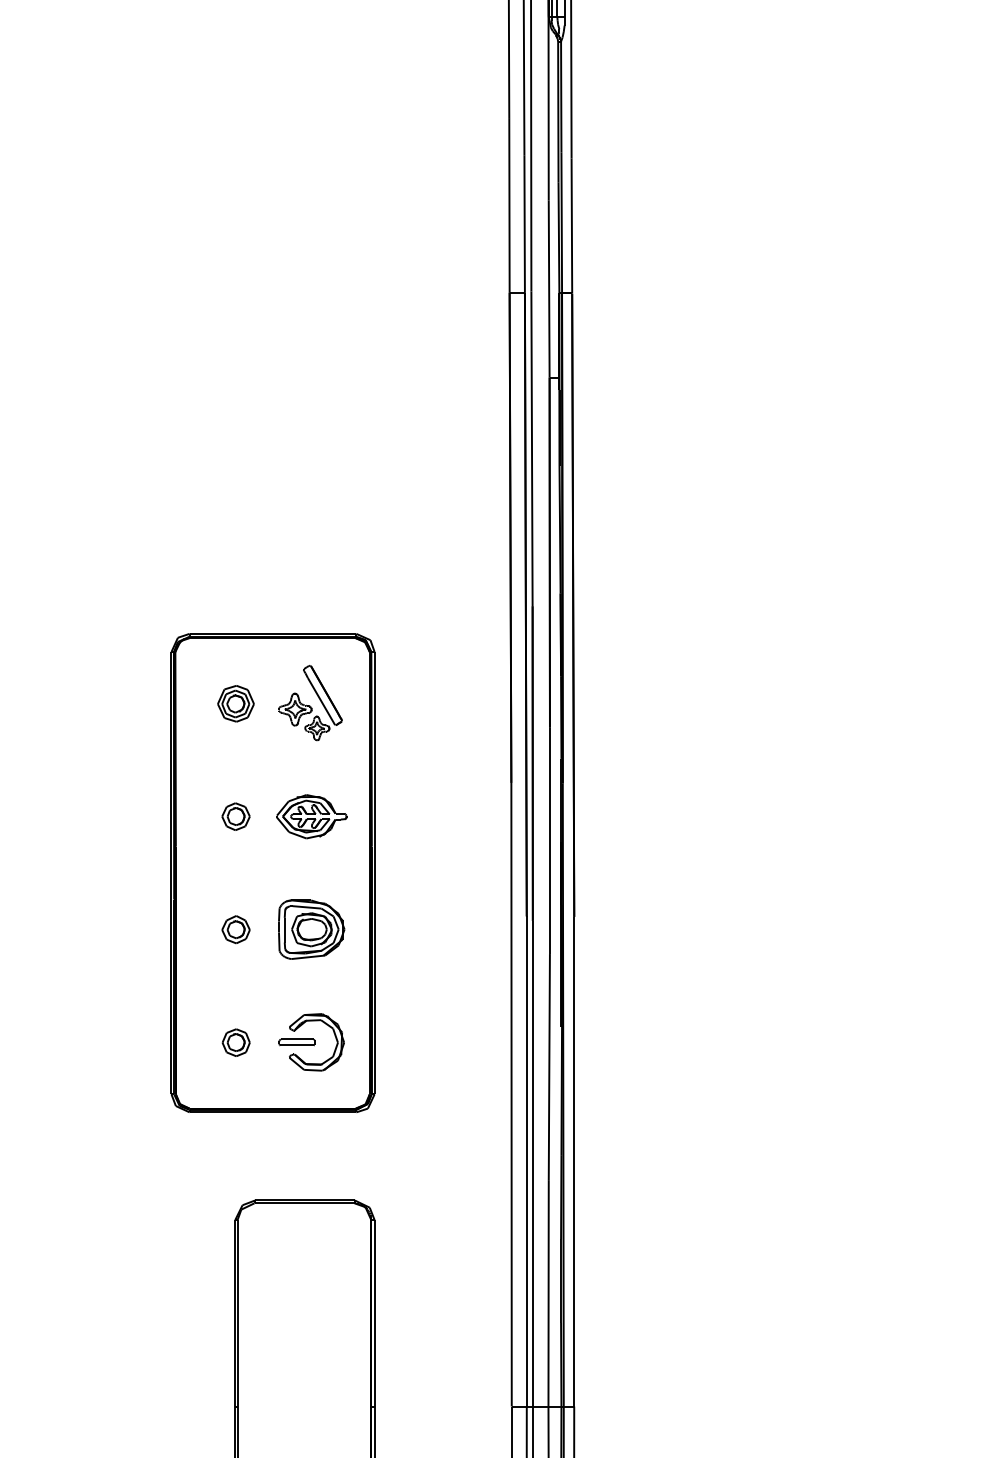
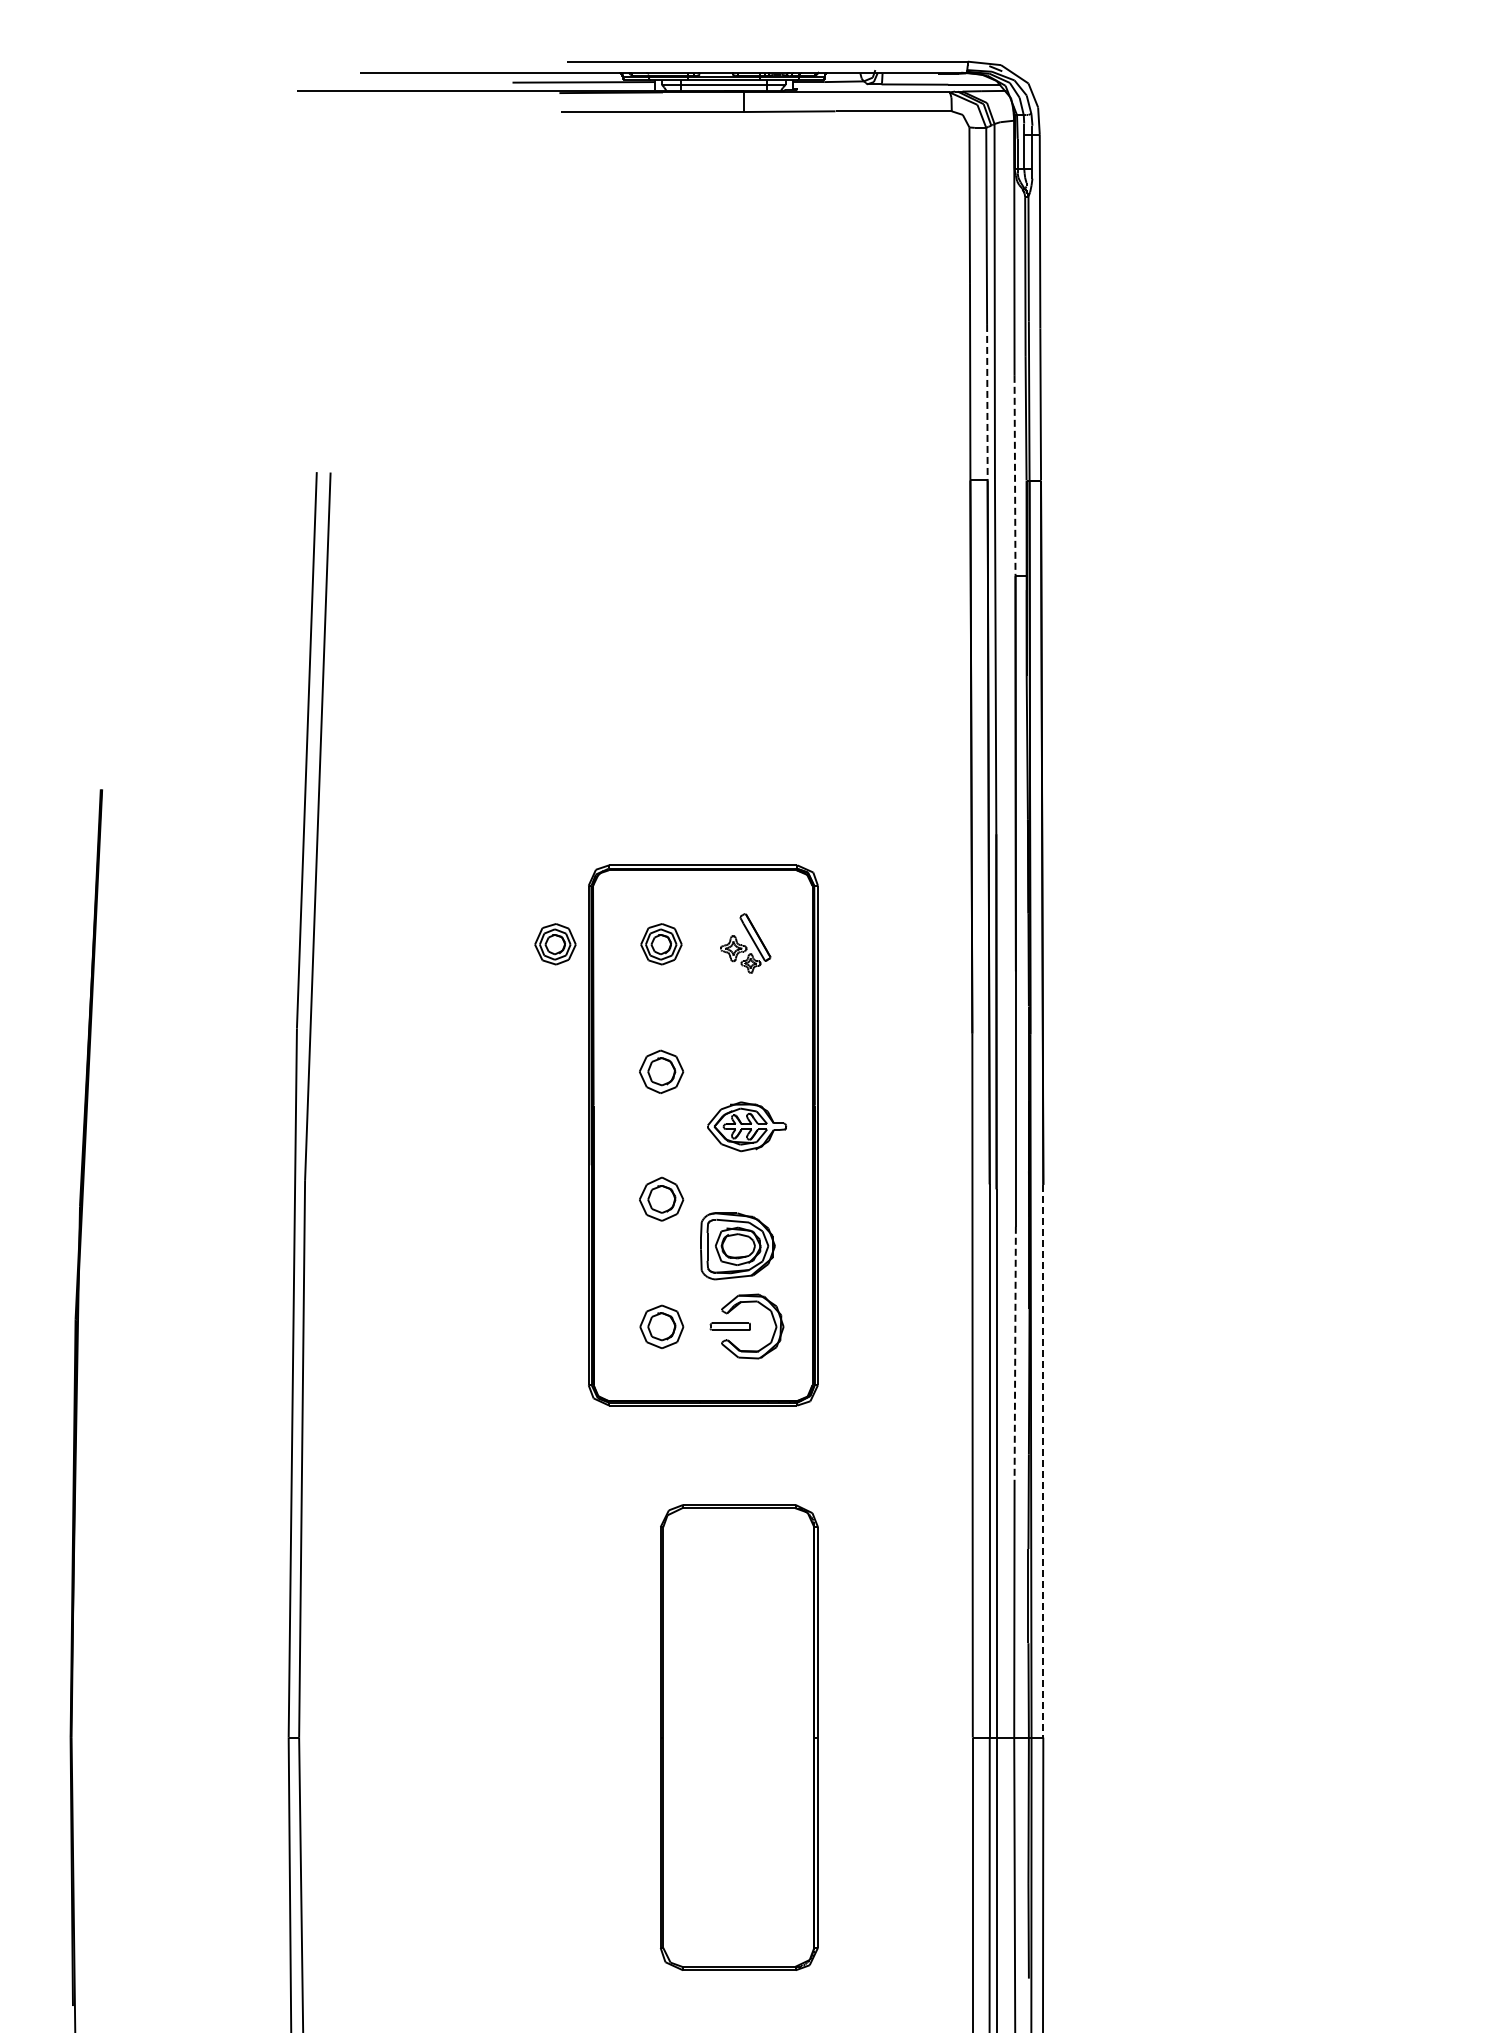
line: (524, 223) -> (987, 402), solid -> dashed
line: (549, 289) -> (1015, 476), solid -> dashed
part: (142, 703) -> (555, 944), added
part: (310, 703) -> (745, 943), size x0.7
part: (236, 816) -> (661, 1071), size x1.4
part: (312, 816) -> (747, 1126), moved
part: (236, 929) -> (661, 1199), size x1.4
part: (311, 929) -> (737, 1246), moved
part: (236, 1042) -> (661, 1326), size x1.4
line: (549, 1067) -> (1015, 1354), solid -> dashed
line: (574, 1161) -> (1043, 1461), solid -> dashed

